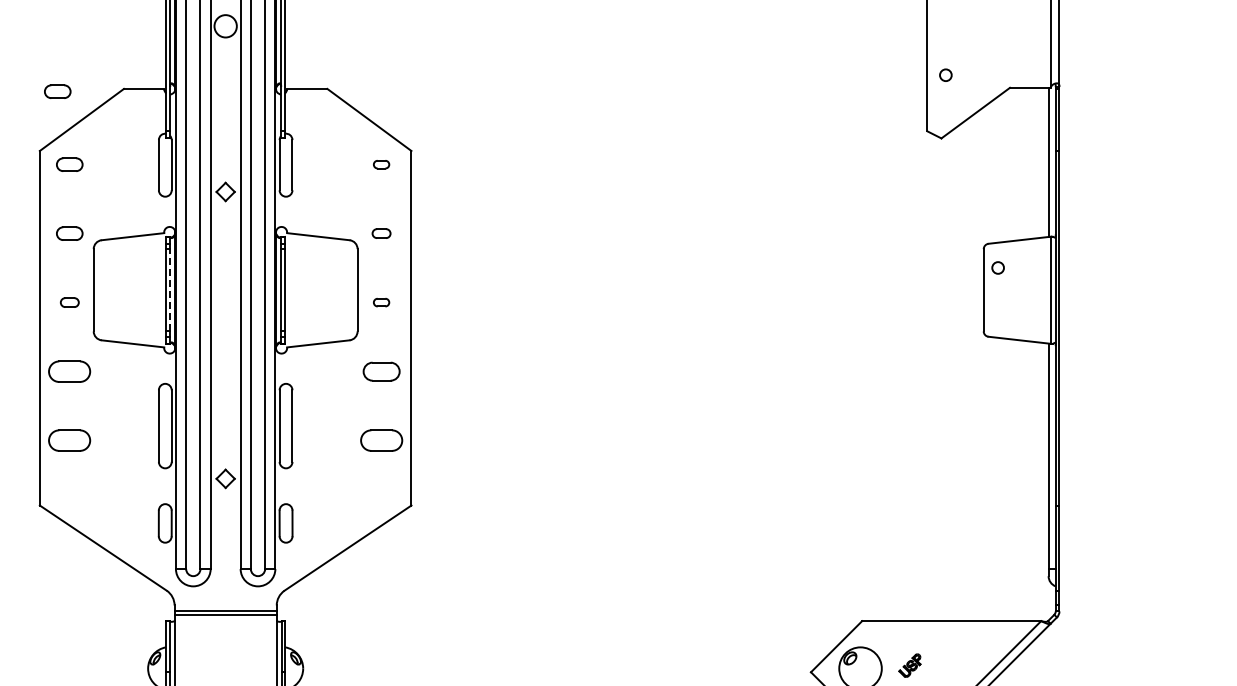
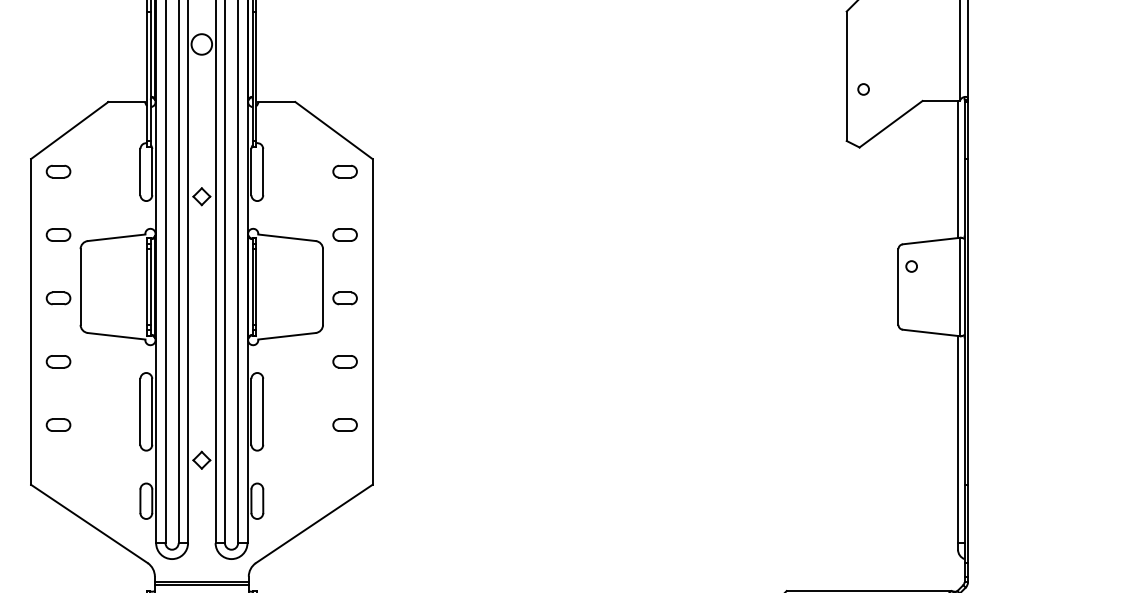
part: (57, 91) -> (47, 104), removed
part: (381, 164) -> (345, 171), size x1.67
part: (381, 233) -> (345, 234), size x1.43
line: (170, 289) -> (151, 286), dashed -> solid
part: (69, 302) -> (58, 298), size x1.43
part: (381, 302) -> (345, 298), size x1.67
part: (69, 371) -> (58, 361), size x0.62
part: (381, 371) -> (345, 361), size x0.71
part: (69, 440) -> (58, 425), size x0.62
part: (381, 440) -> (345, 425), size x0.62

